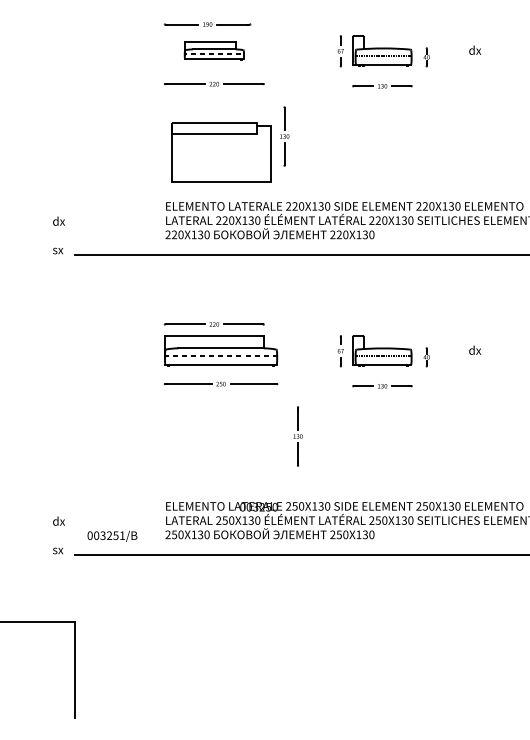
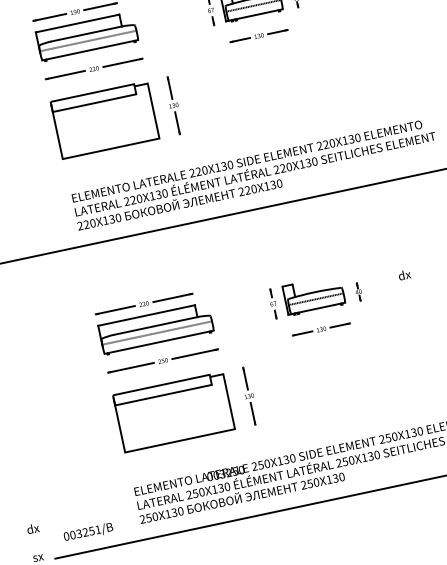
part: (214, 50) -> (87, 36), size x1.67
part: (221, 152) -> (105, 120), moved
part: (220, 436) -> (173, 412), added

